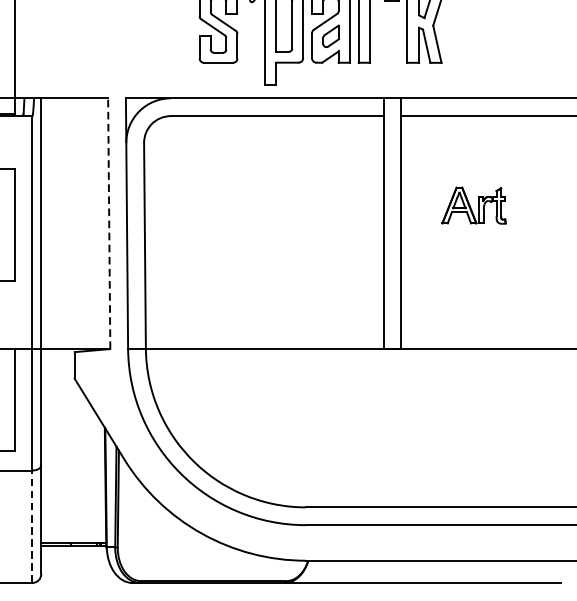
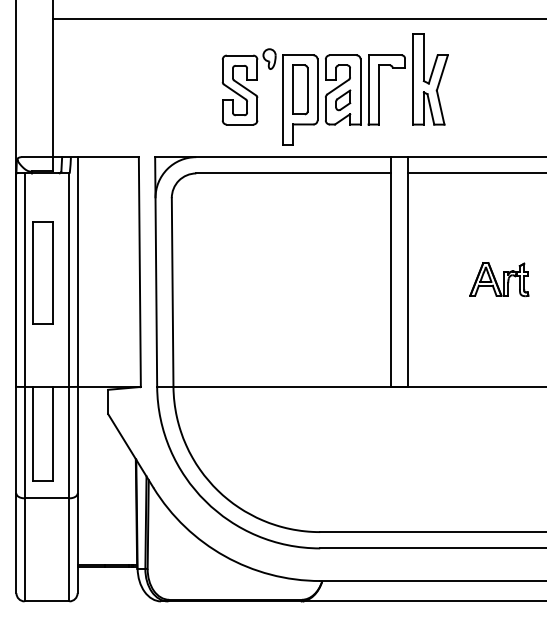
part: (474, 205) -> (499, 279), moved
line: (108, 224) -> (139, 272), dashed -> solid
line: (32, 526) -> (69, 549), dashed -> solid

